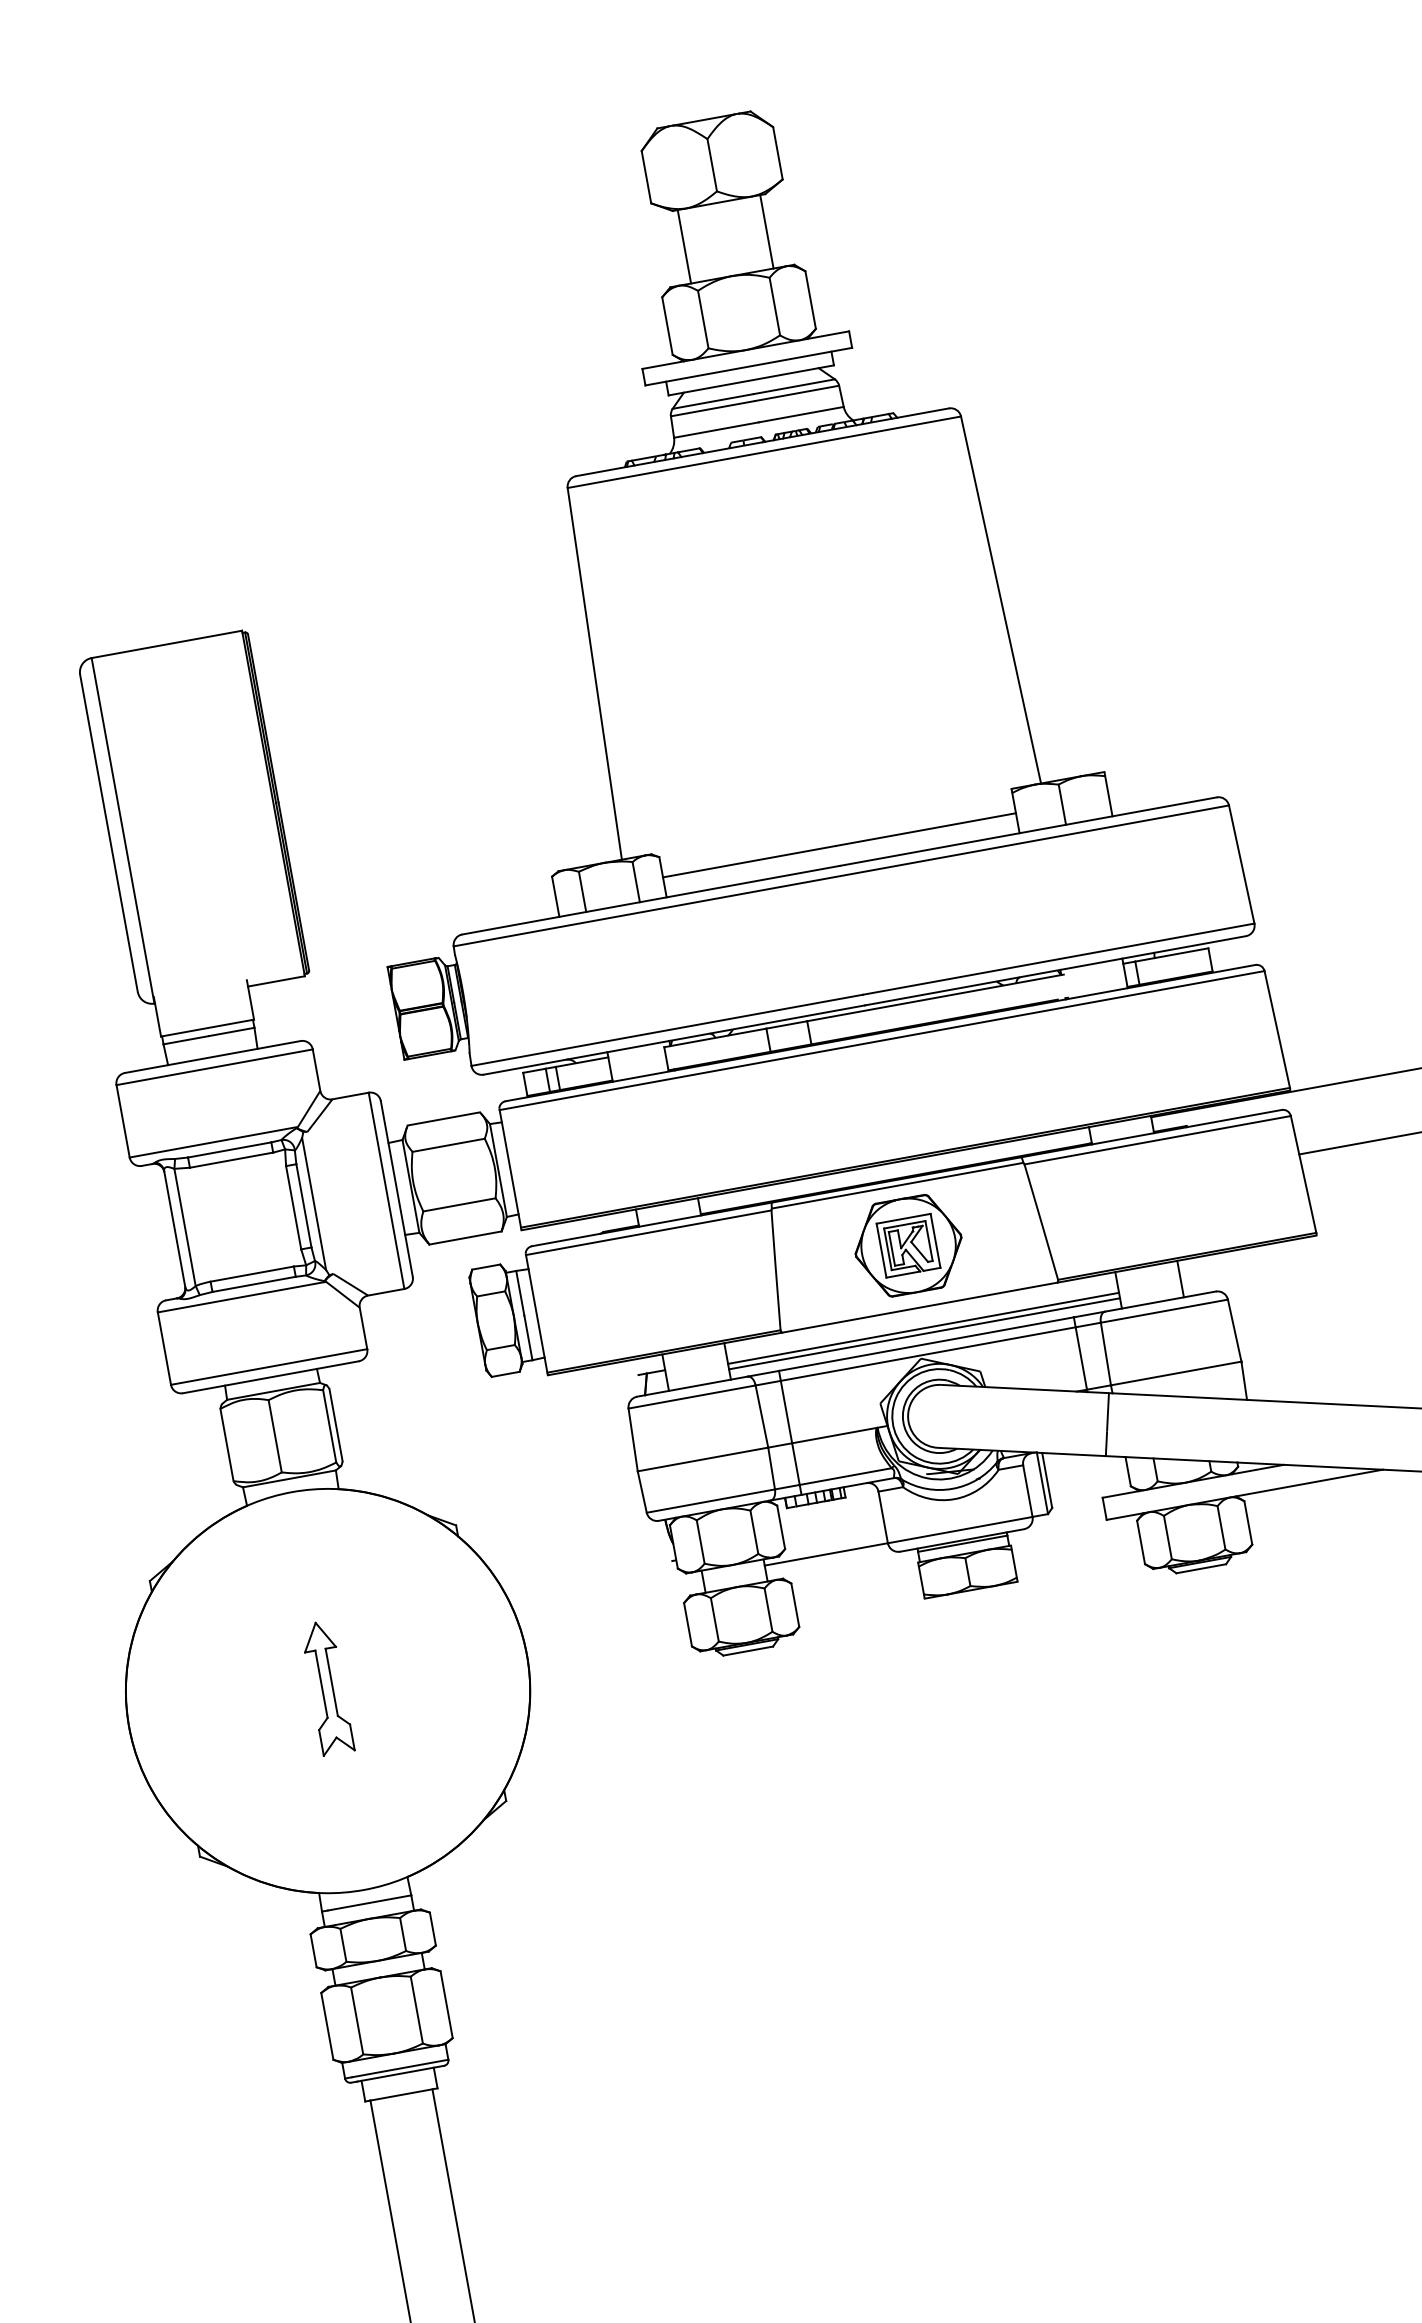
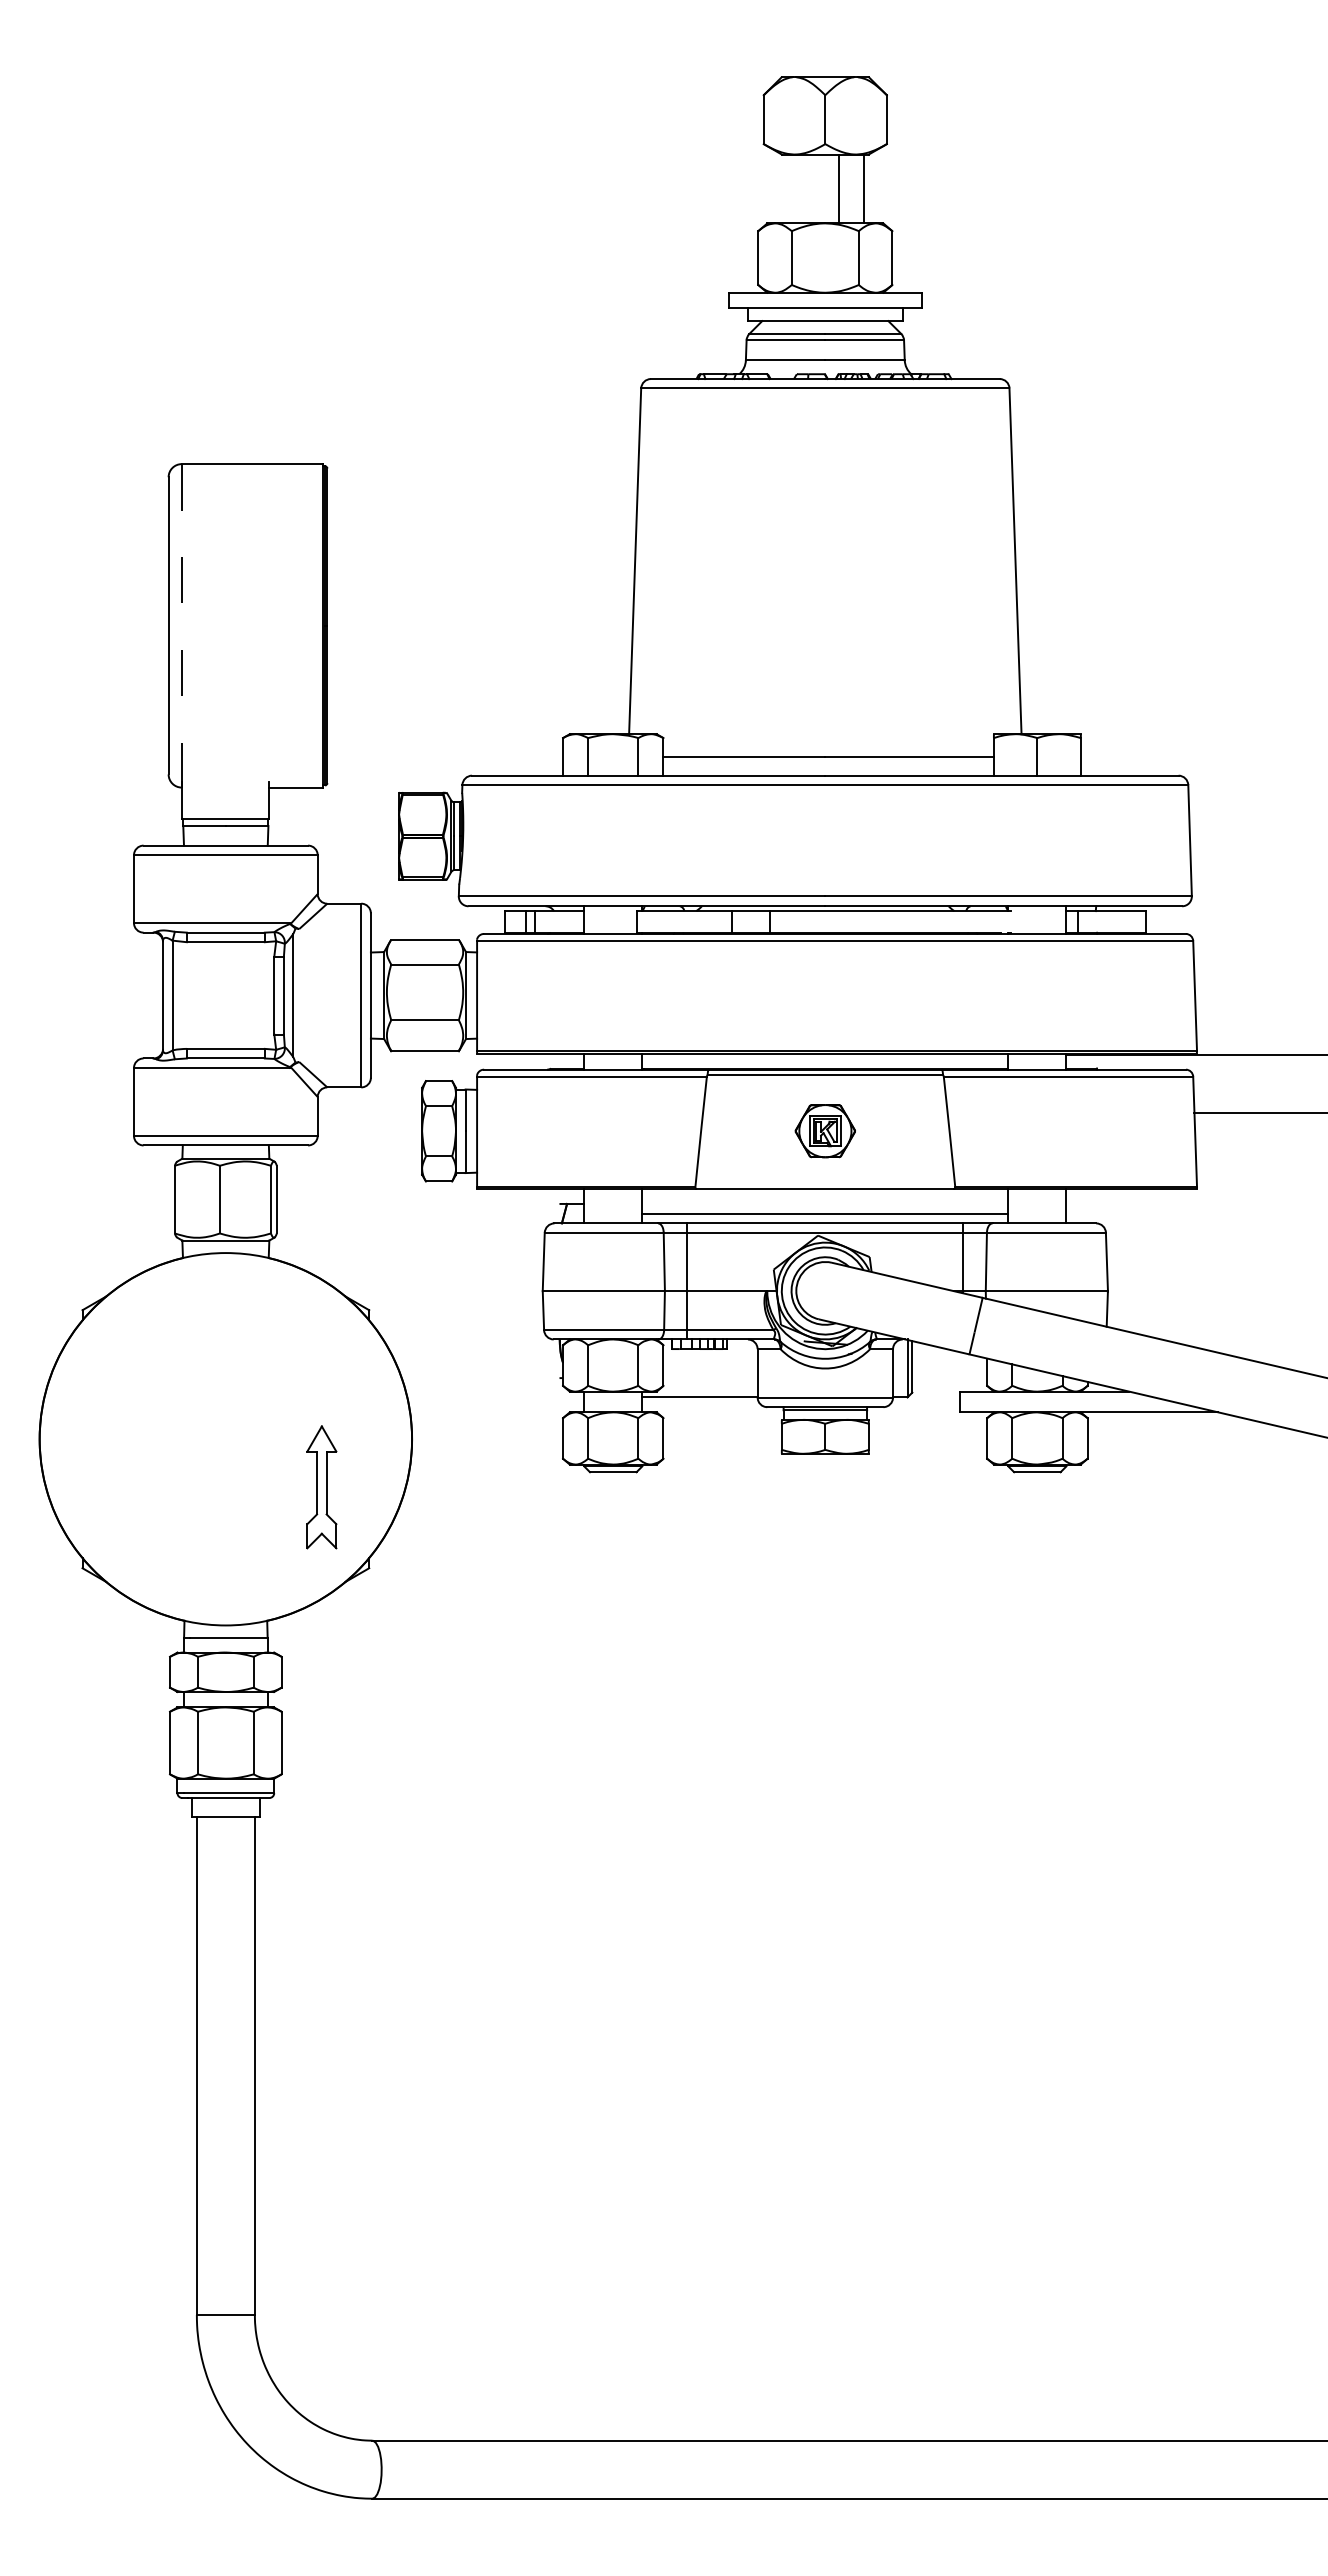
line: (684, 246) -> (838, 188), moved
line: (122, 830) -> (181, 625), solid -> dashed
part: (908, 1244) -> (825, 1130), size x0.6
line: (923, 1328) -> (825, 1208), removed
part: (327, 1688) -> (321, 1487), moved

